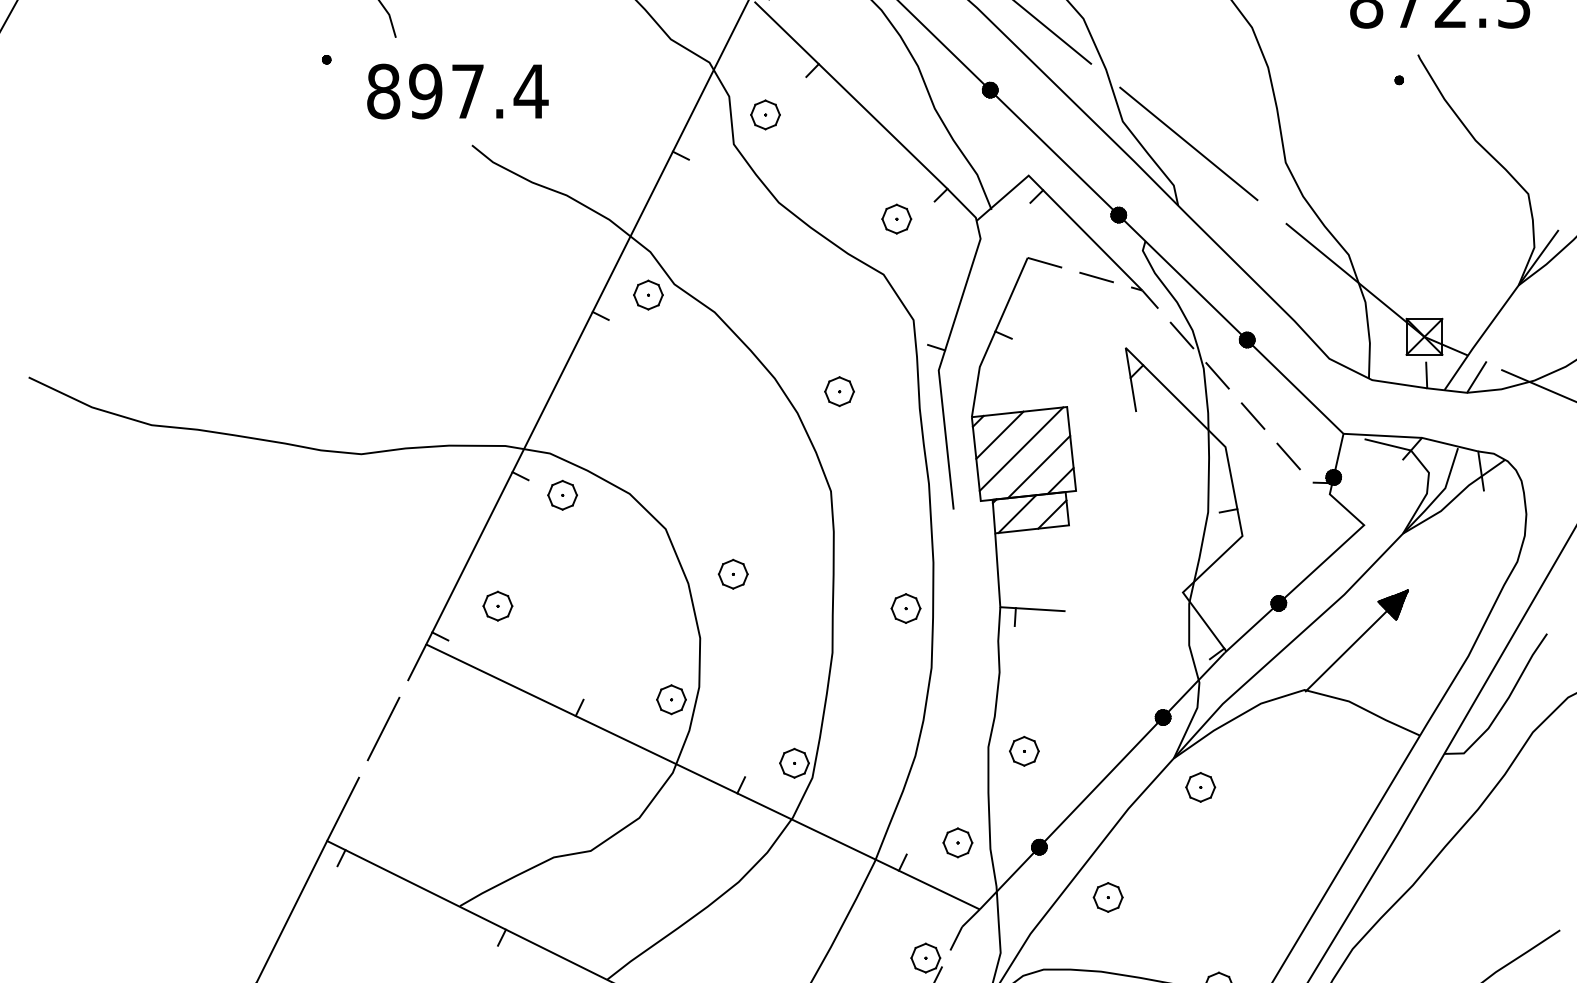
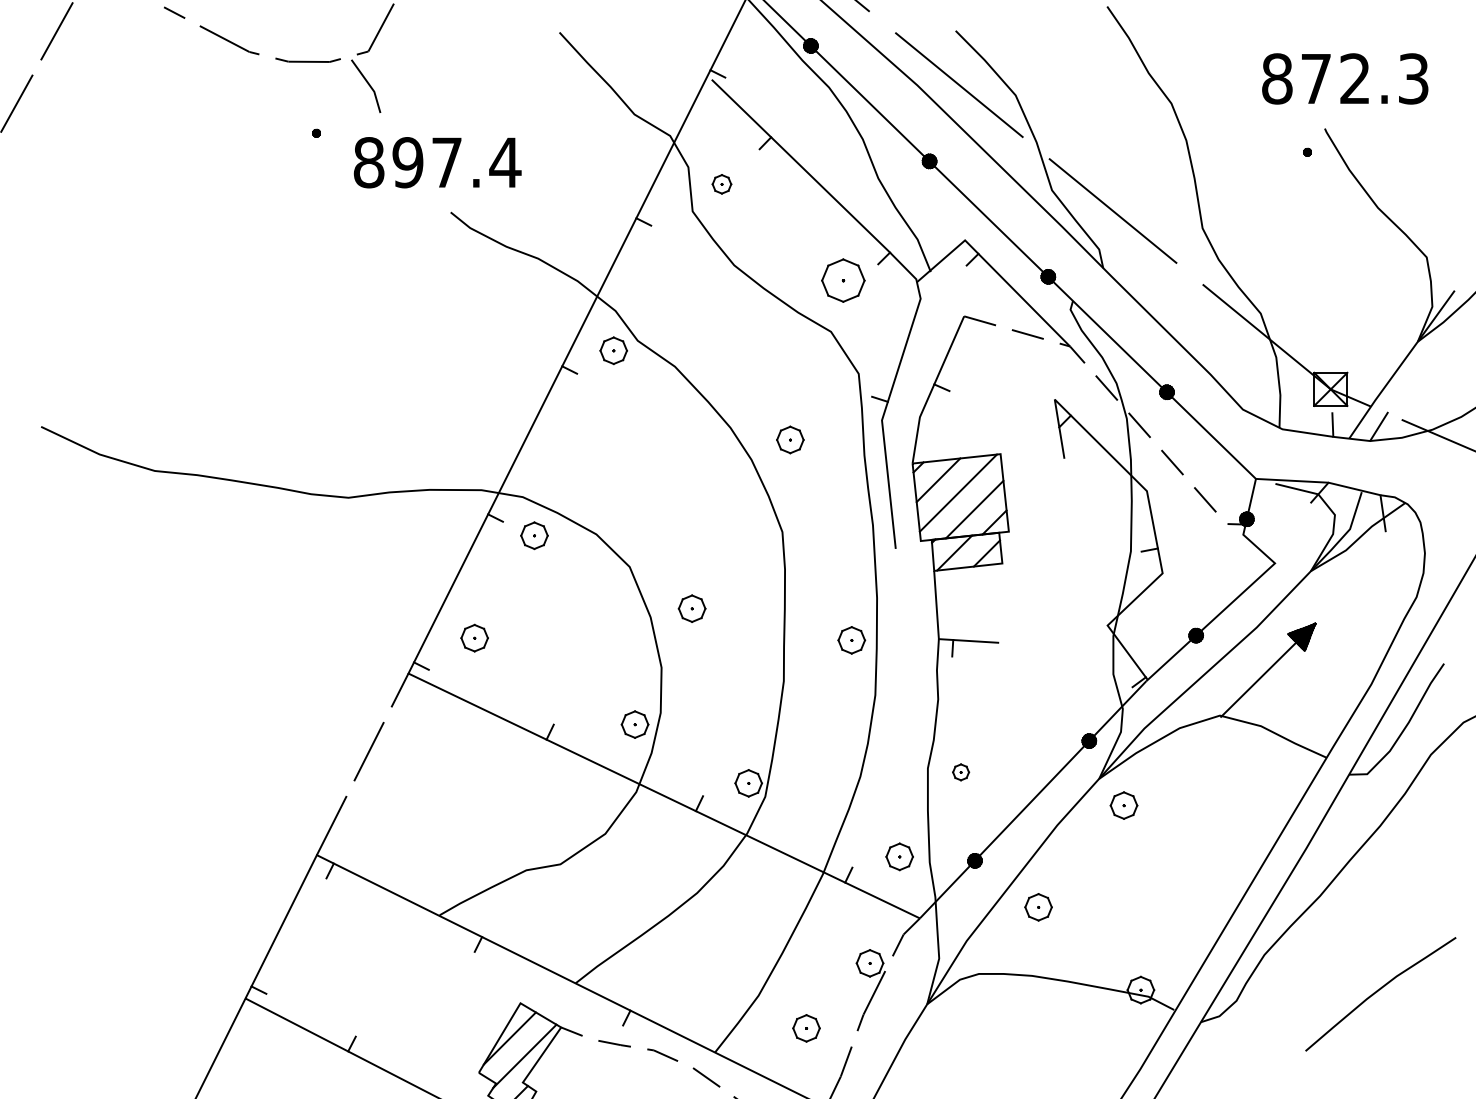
part: (765, 115) -> (721, 184), size x0.7
part: (896, 219) -> (842, 280), size x1.6
part: (1023, 751) -> (960, 772), size x0.6

